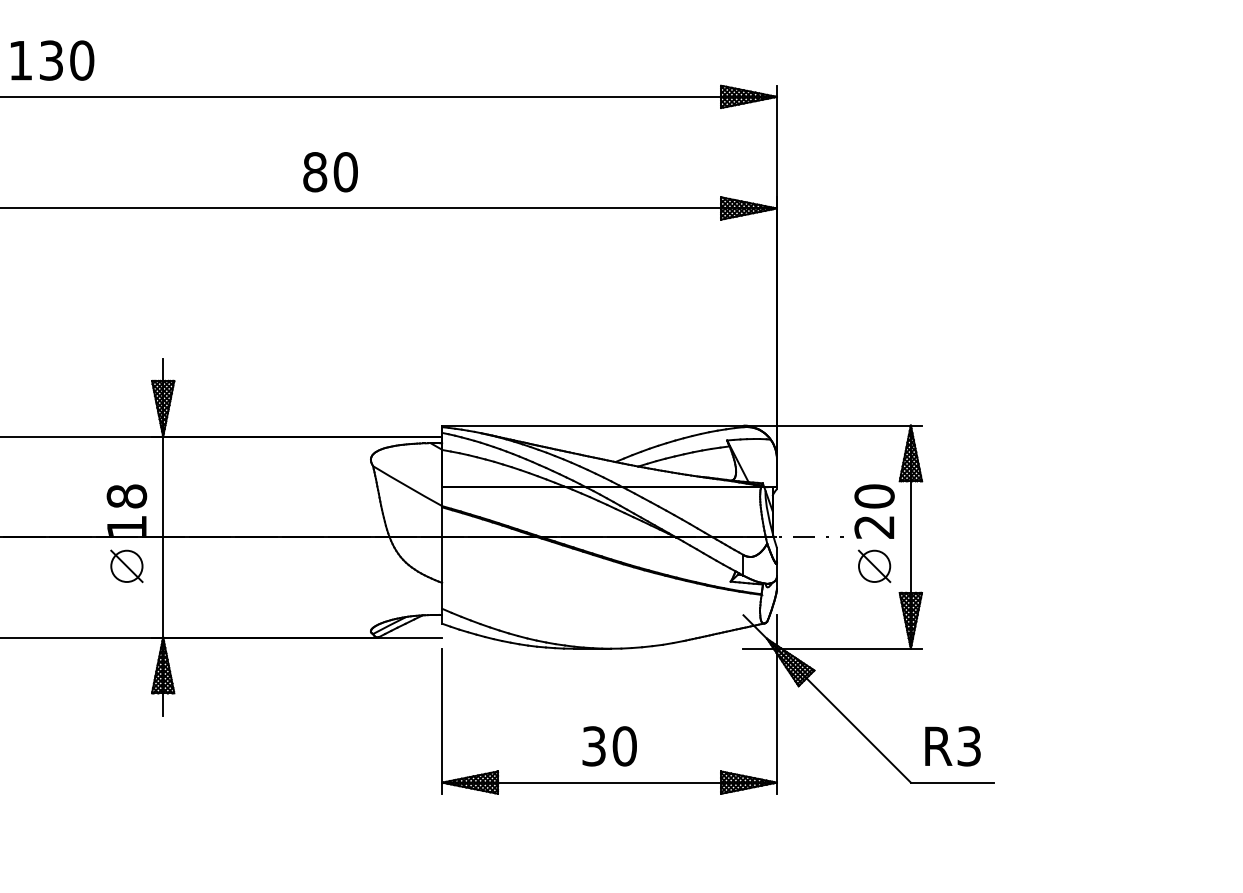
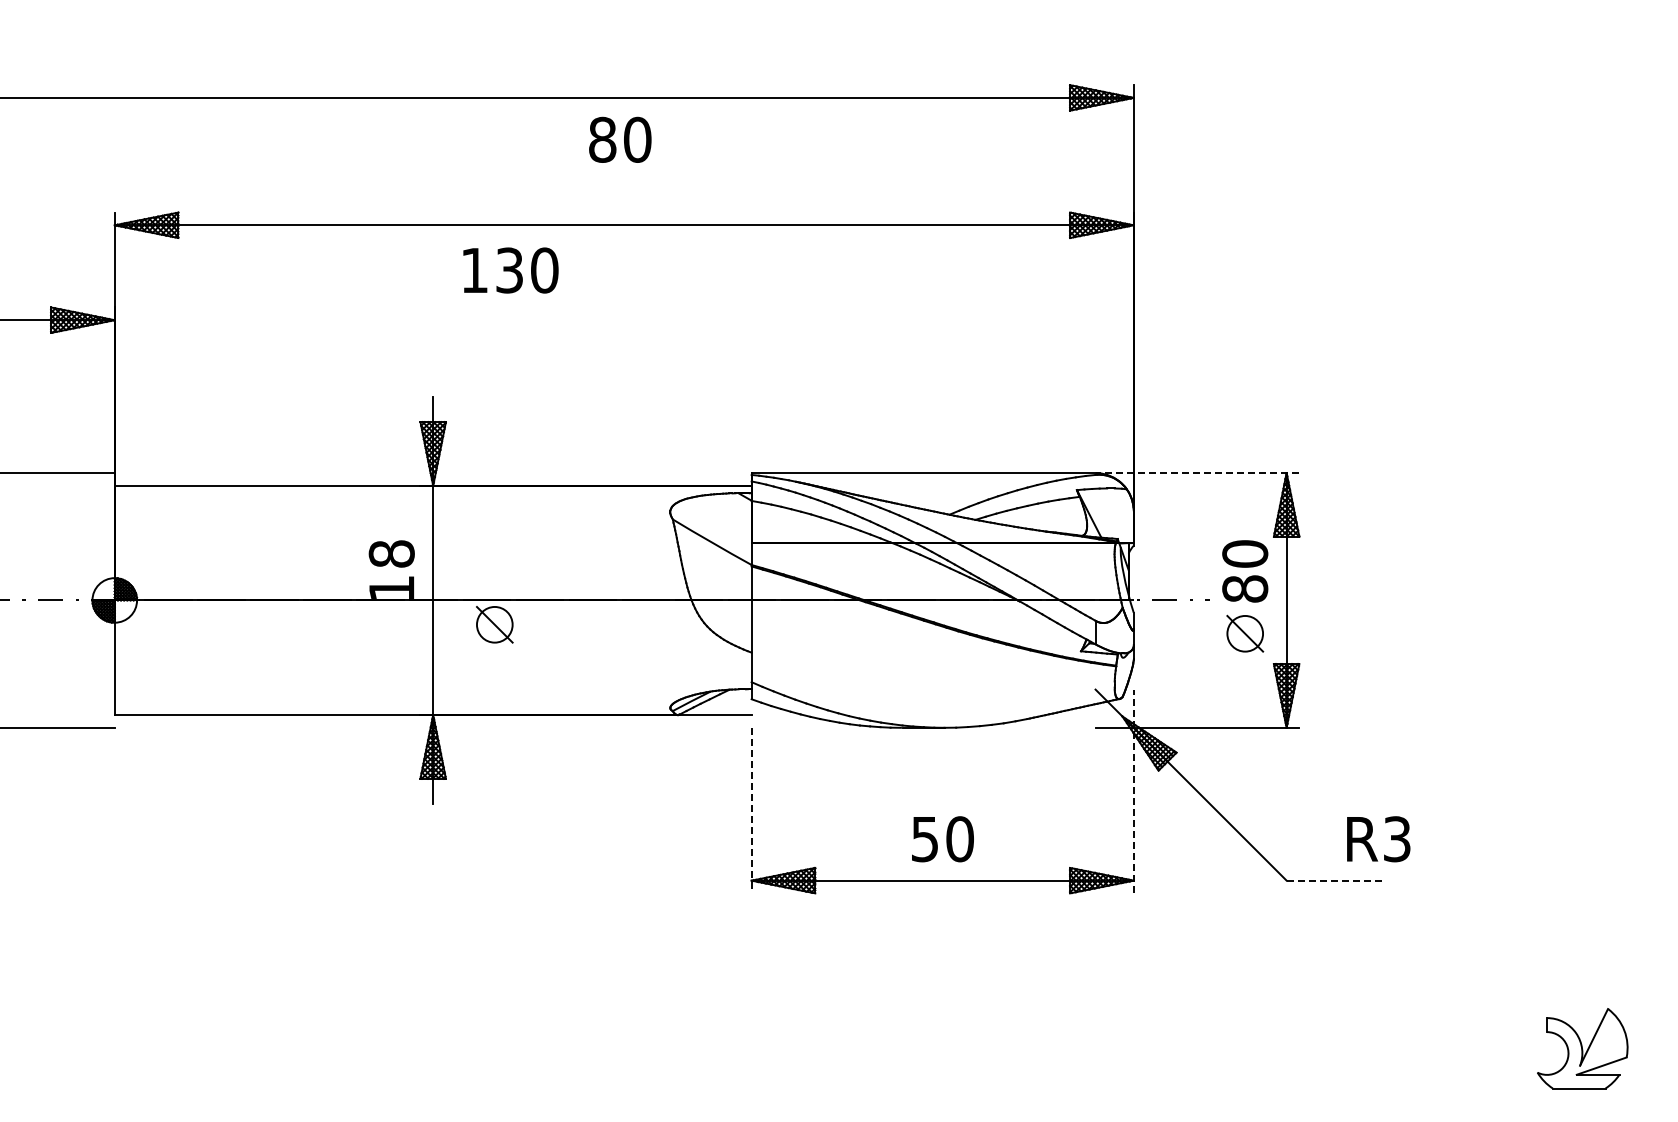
text: (52, 60) -> (510, 270), moved
text: (330, 171) -> (620, 139), moved
line: (832, 425) -> (1197, 473), solid -> dashed
text: (874, 526) -> (1245, 588), 20 -> 80
part: (126, 566) -> (494, 624), moved
line: (776, 704) -> (1133, 791), solid -> dashed
line: (442, 721) -> (751, 810), solid -> dashed
text: (594, 745) -> (925, 838), 30 -> 50
text: (952, 746) -> (1378, 839), moved
line: (952, 782) -> (1334, 880), solid -> dashed

